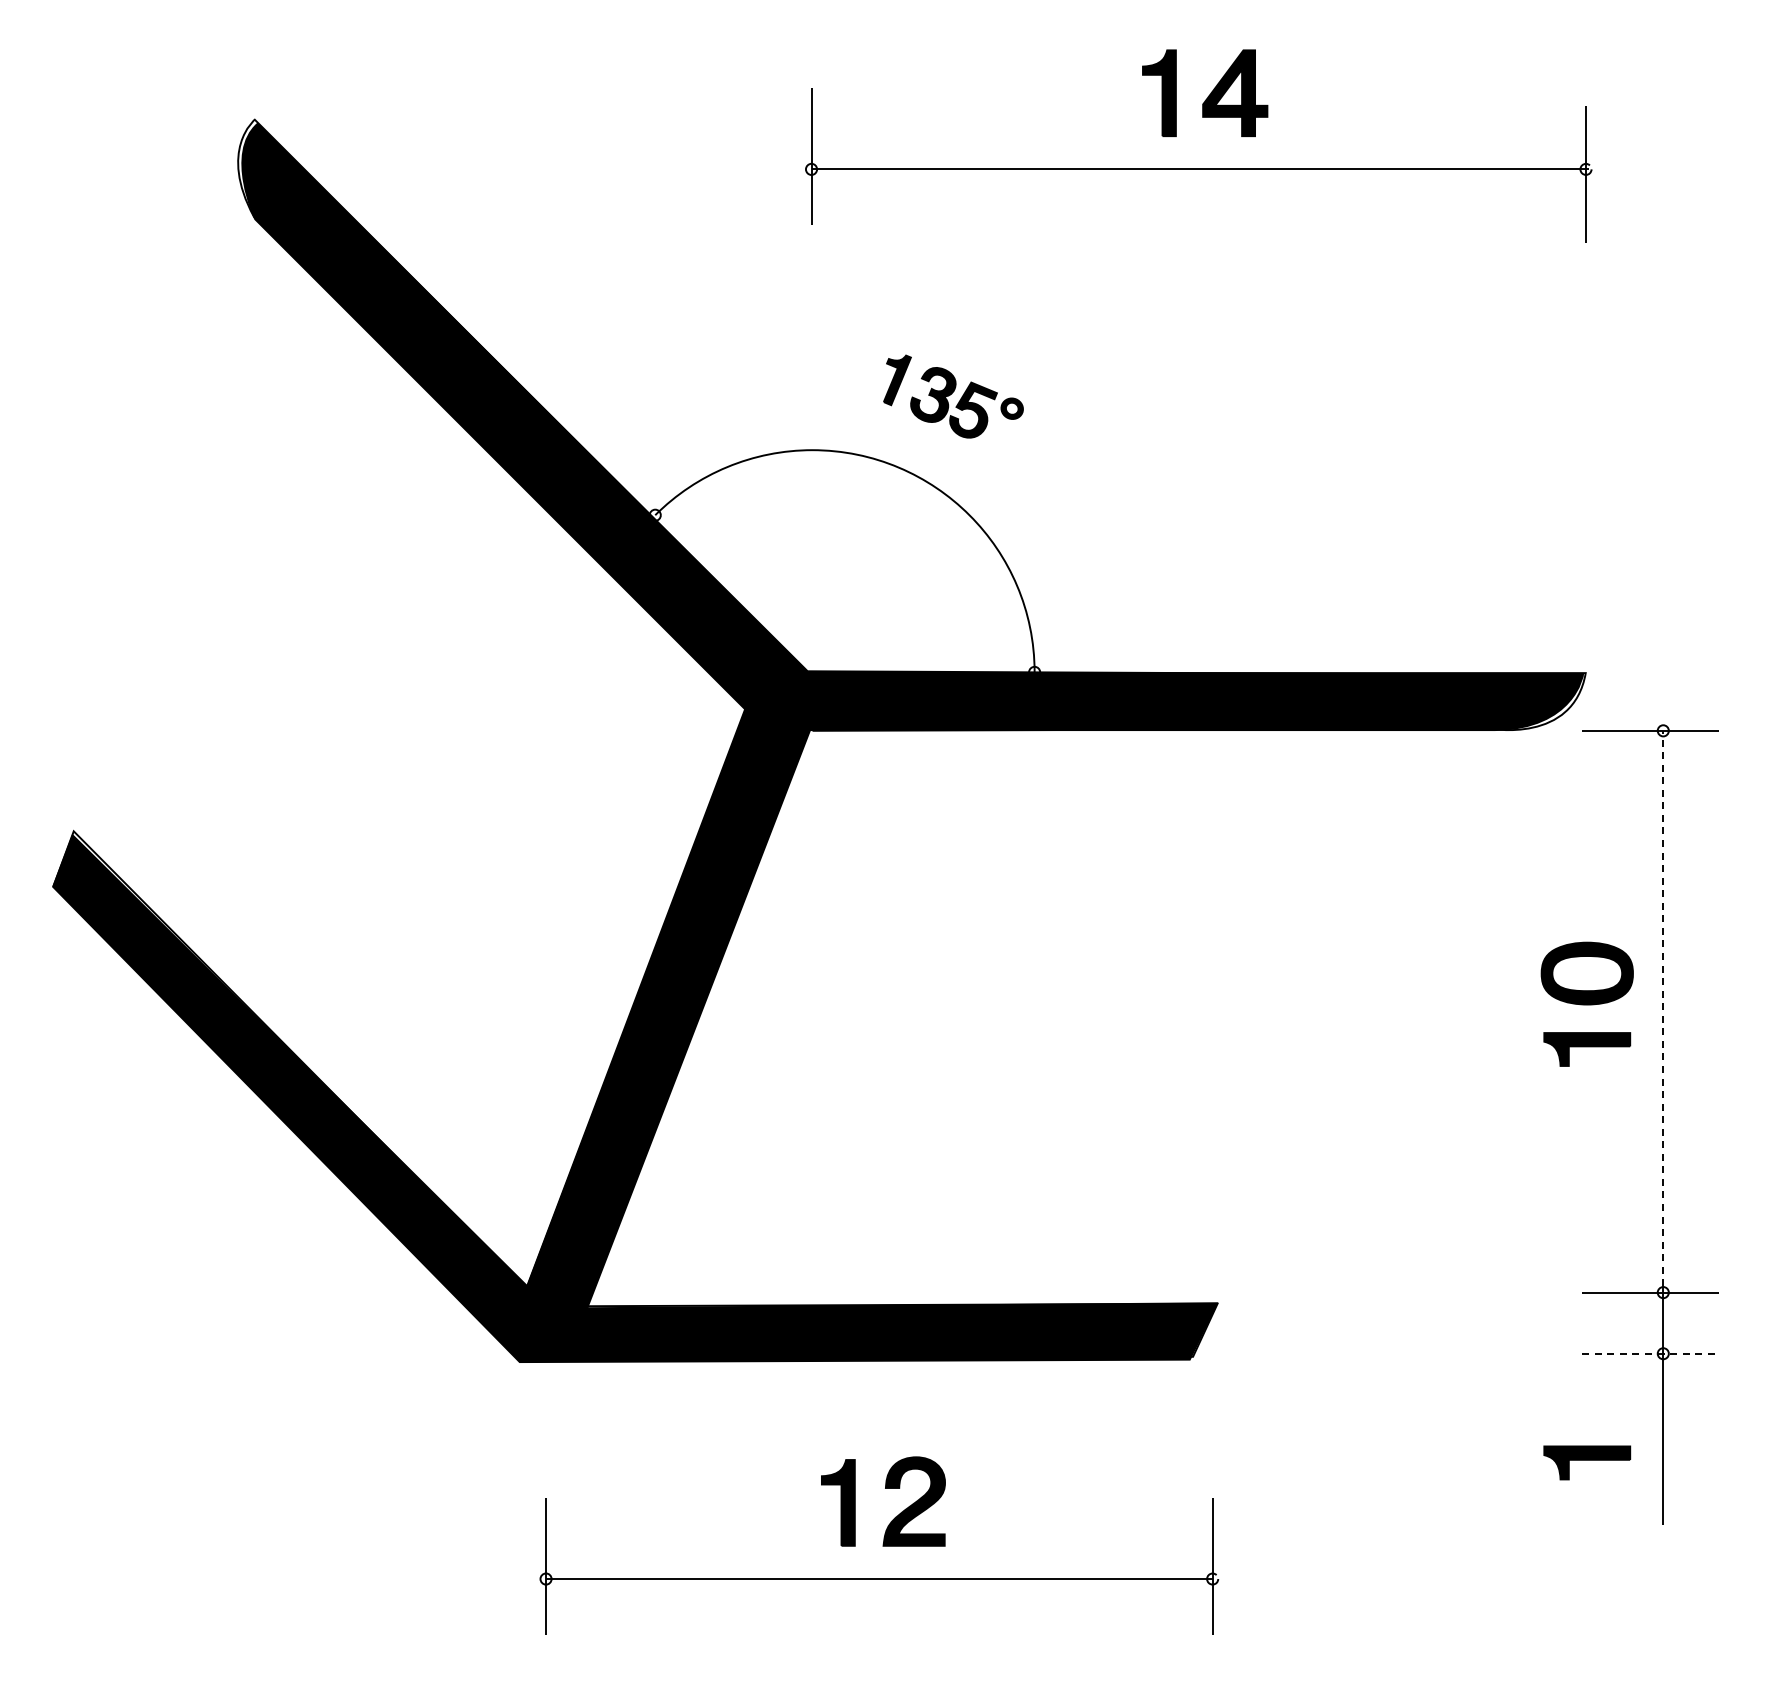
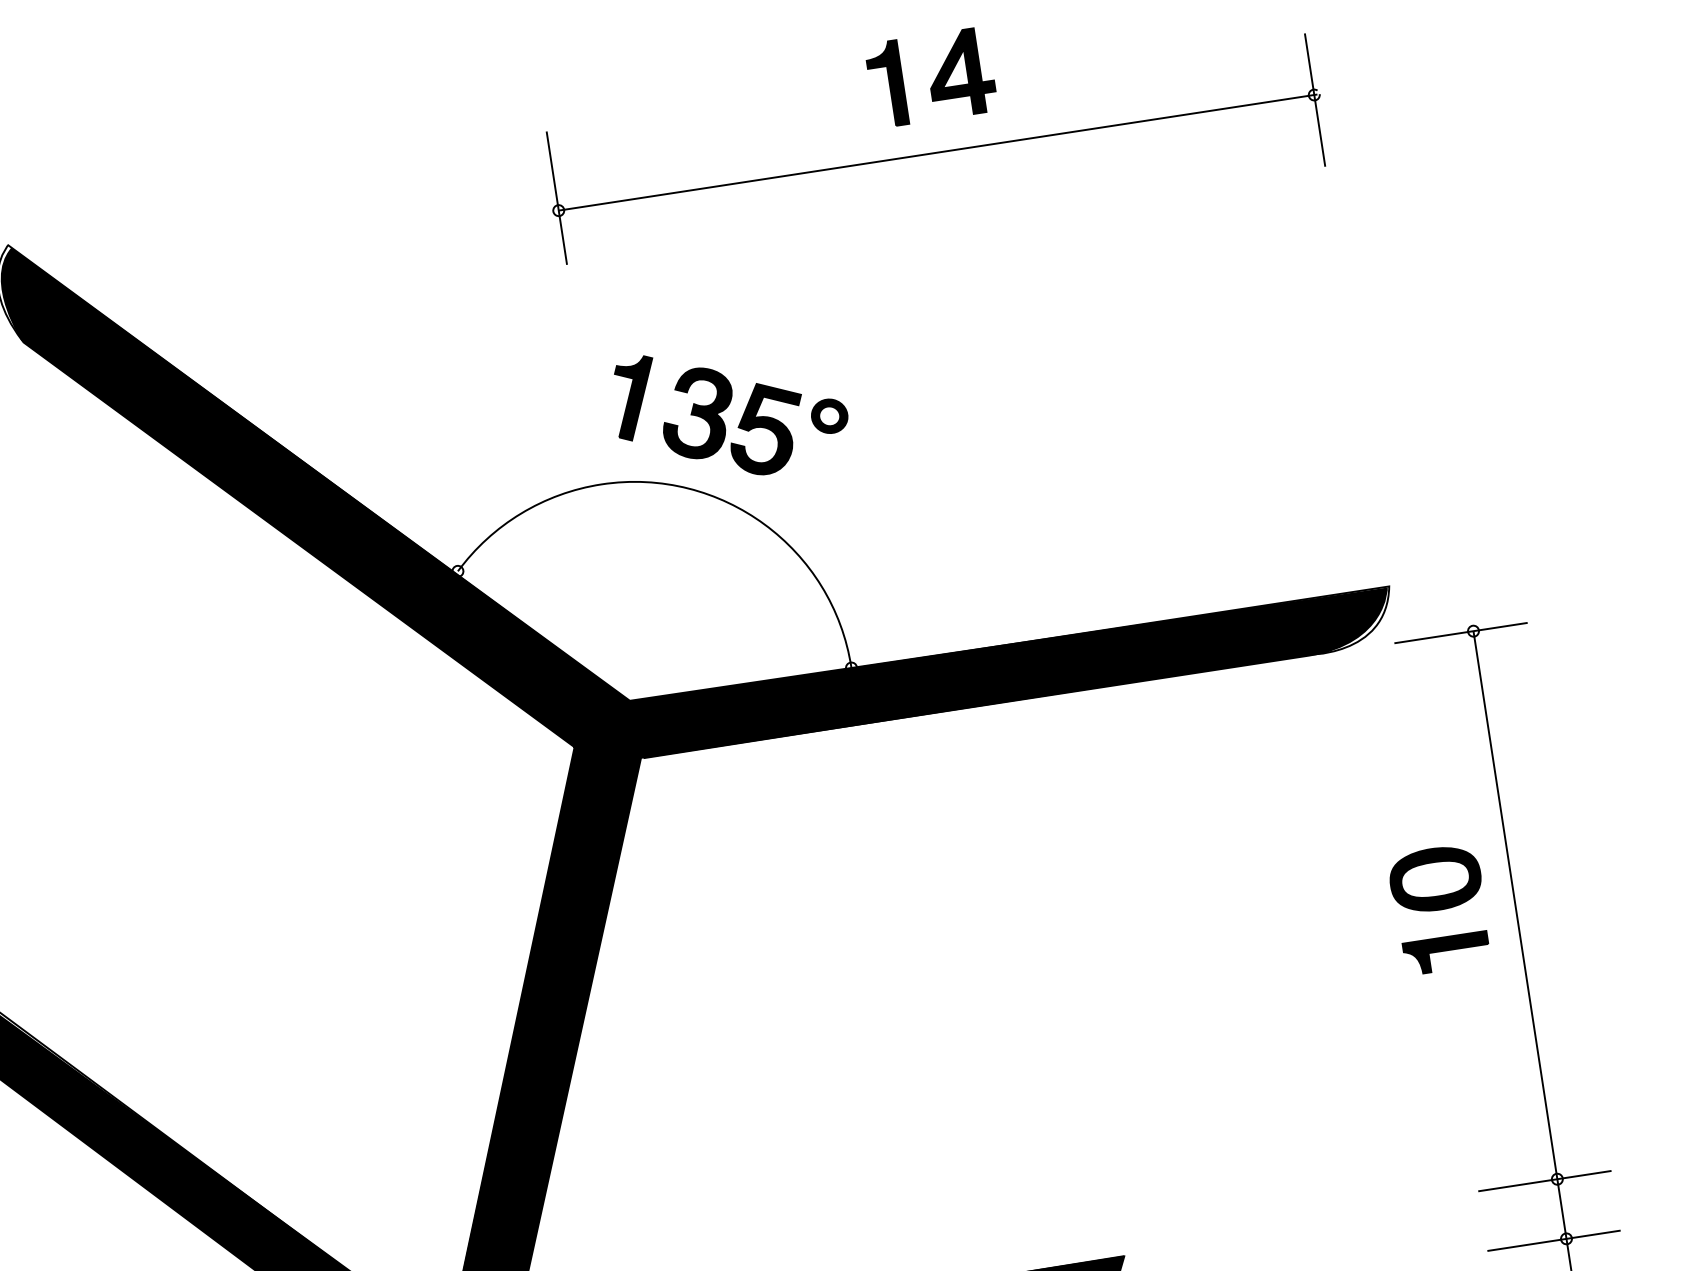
part: (953, 396) -> (731, 410), size x1.67
line: (1663, 1008) -> (1515, 902), dashed -> solid
line: (1651, 1353) -> (1554, 1240), dashed -> solid

